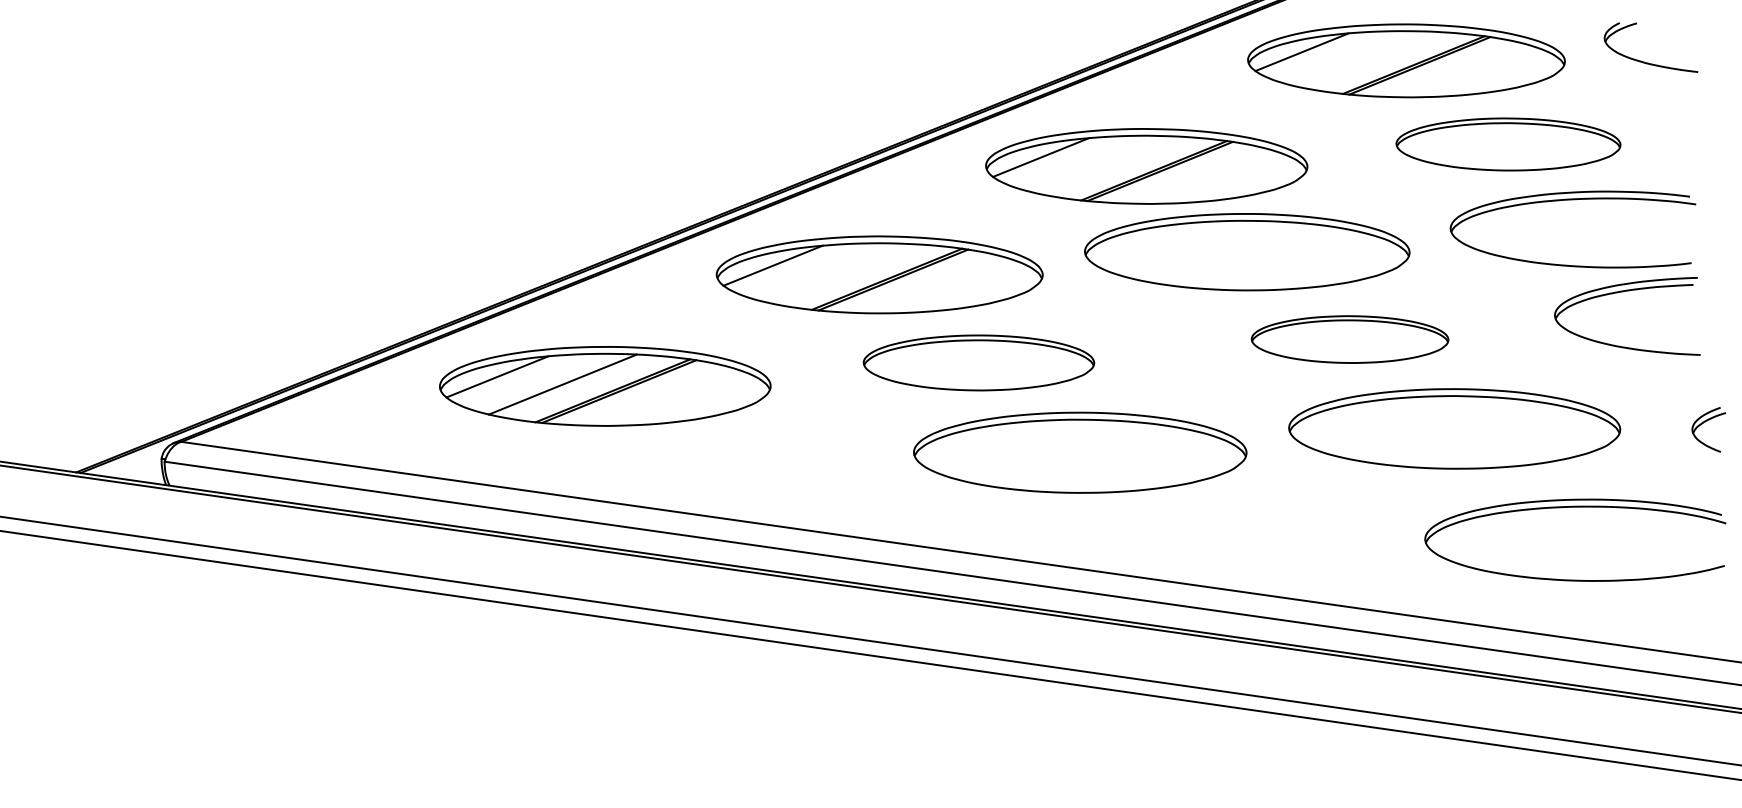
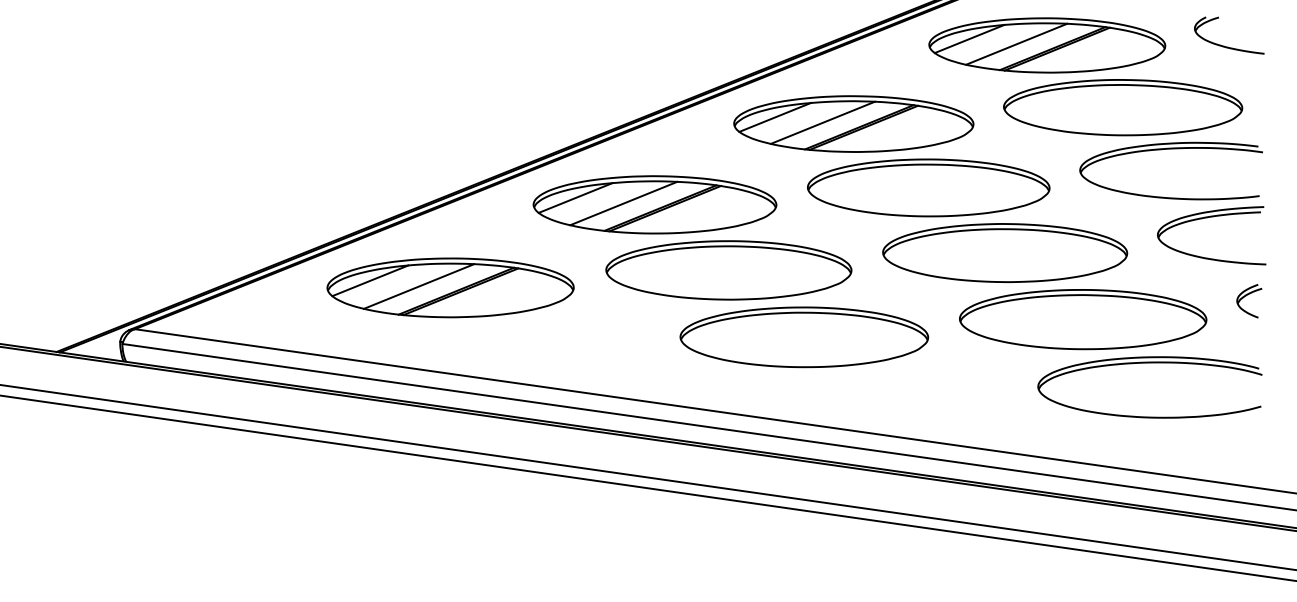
line: (1365, 58) -> (1016, 43), added
part: (1508, 144) -> (1123, 107), size x1.43
line: (1104, 164) -> (822, 122), added
line: (837, 273) -> (623, 203), added
part: (1350, 338) -> (1005, 252), size x1.67
part: (978, 363) -> (728, 270), size x1.43
part: (1708, 430) -> (1249, 301), moved
part: (1574, 508) -> (1149, 363), moved

